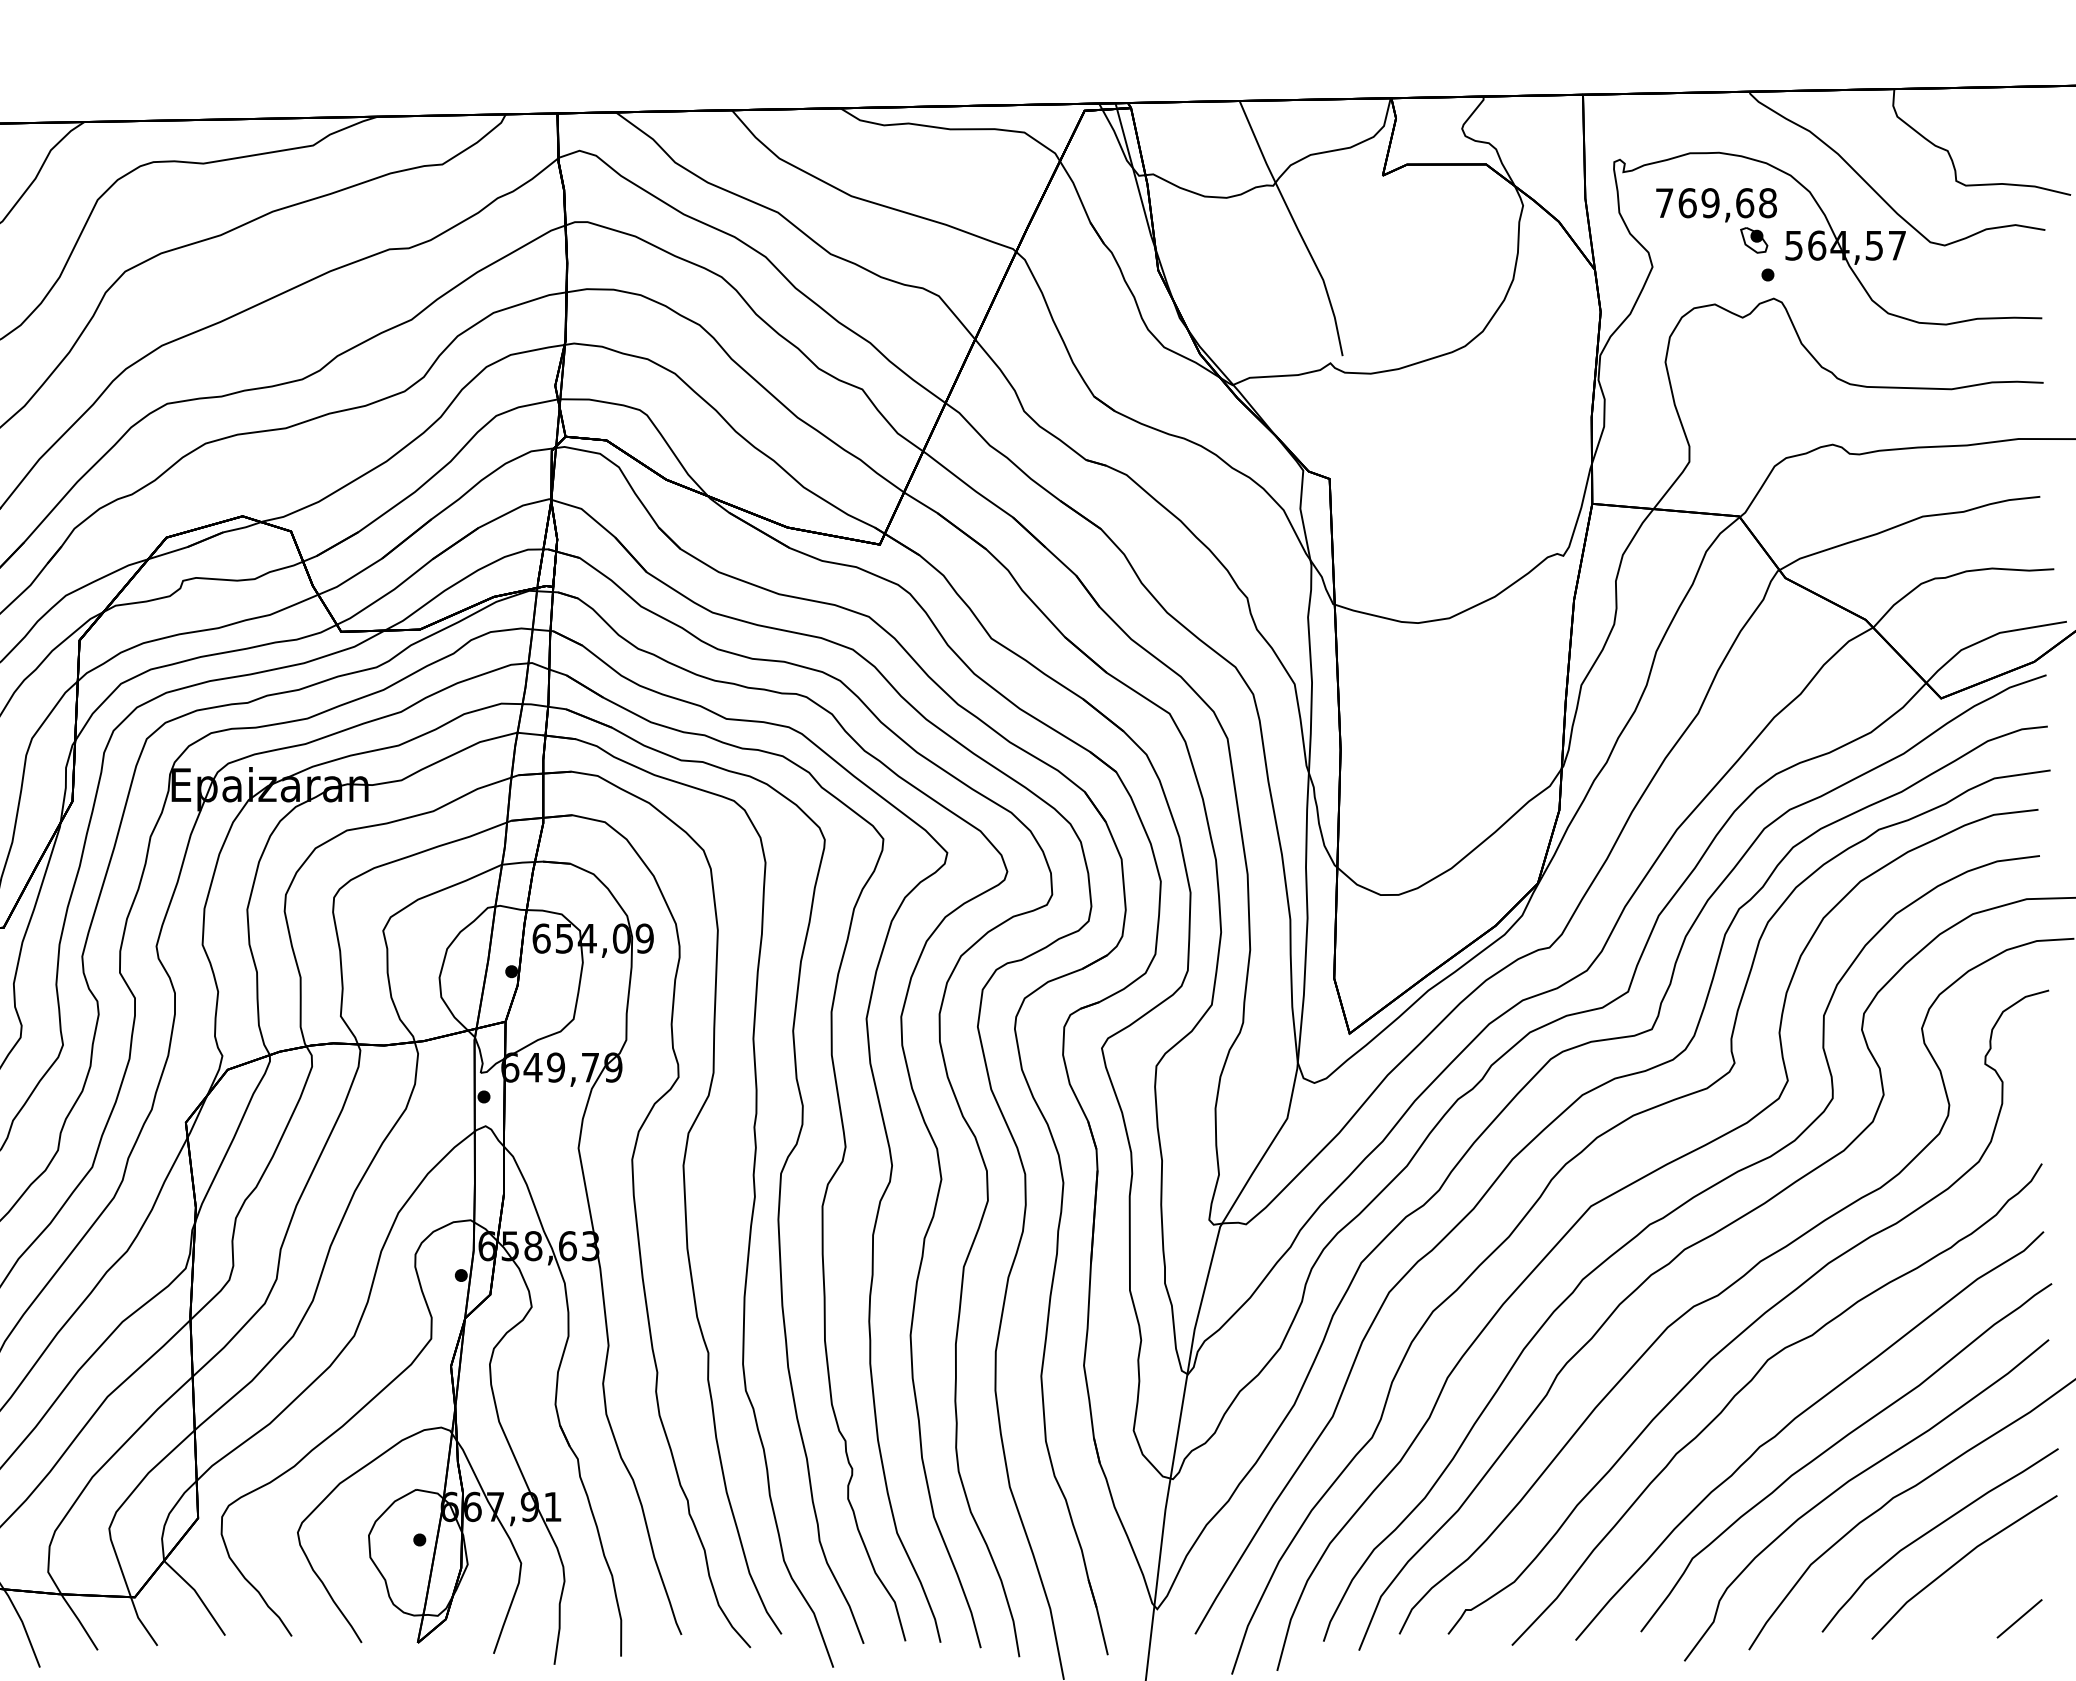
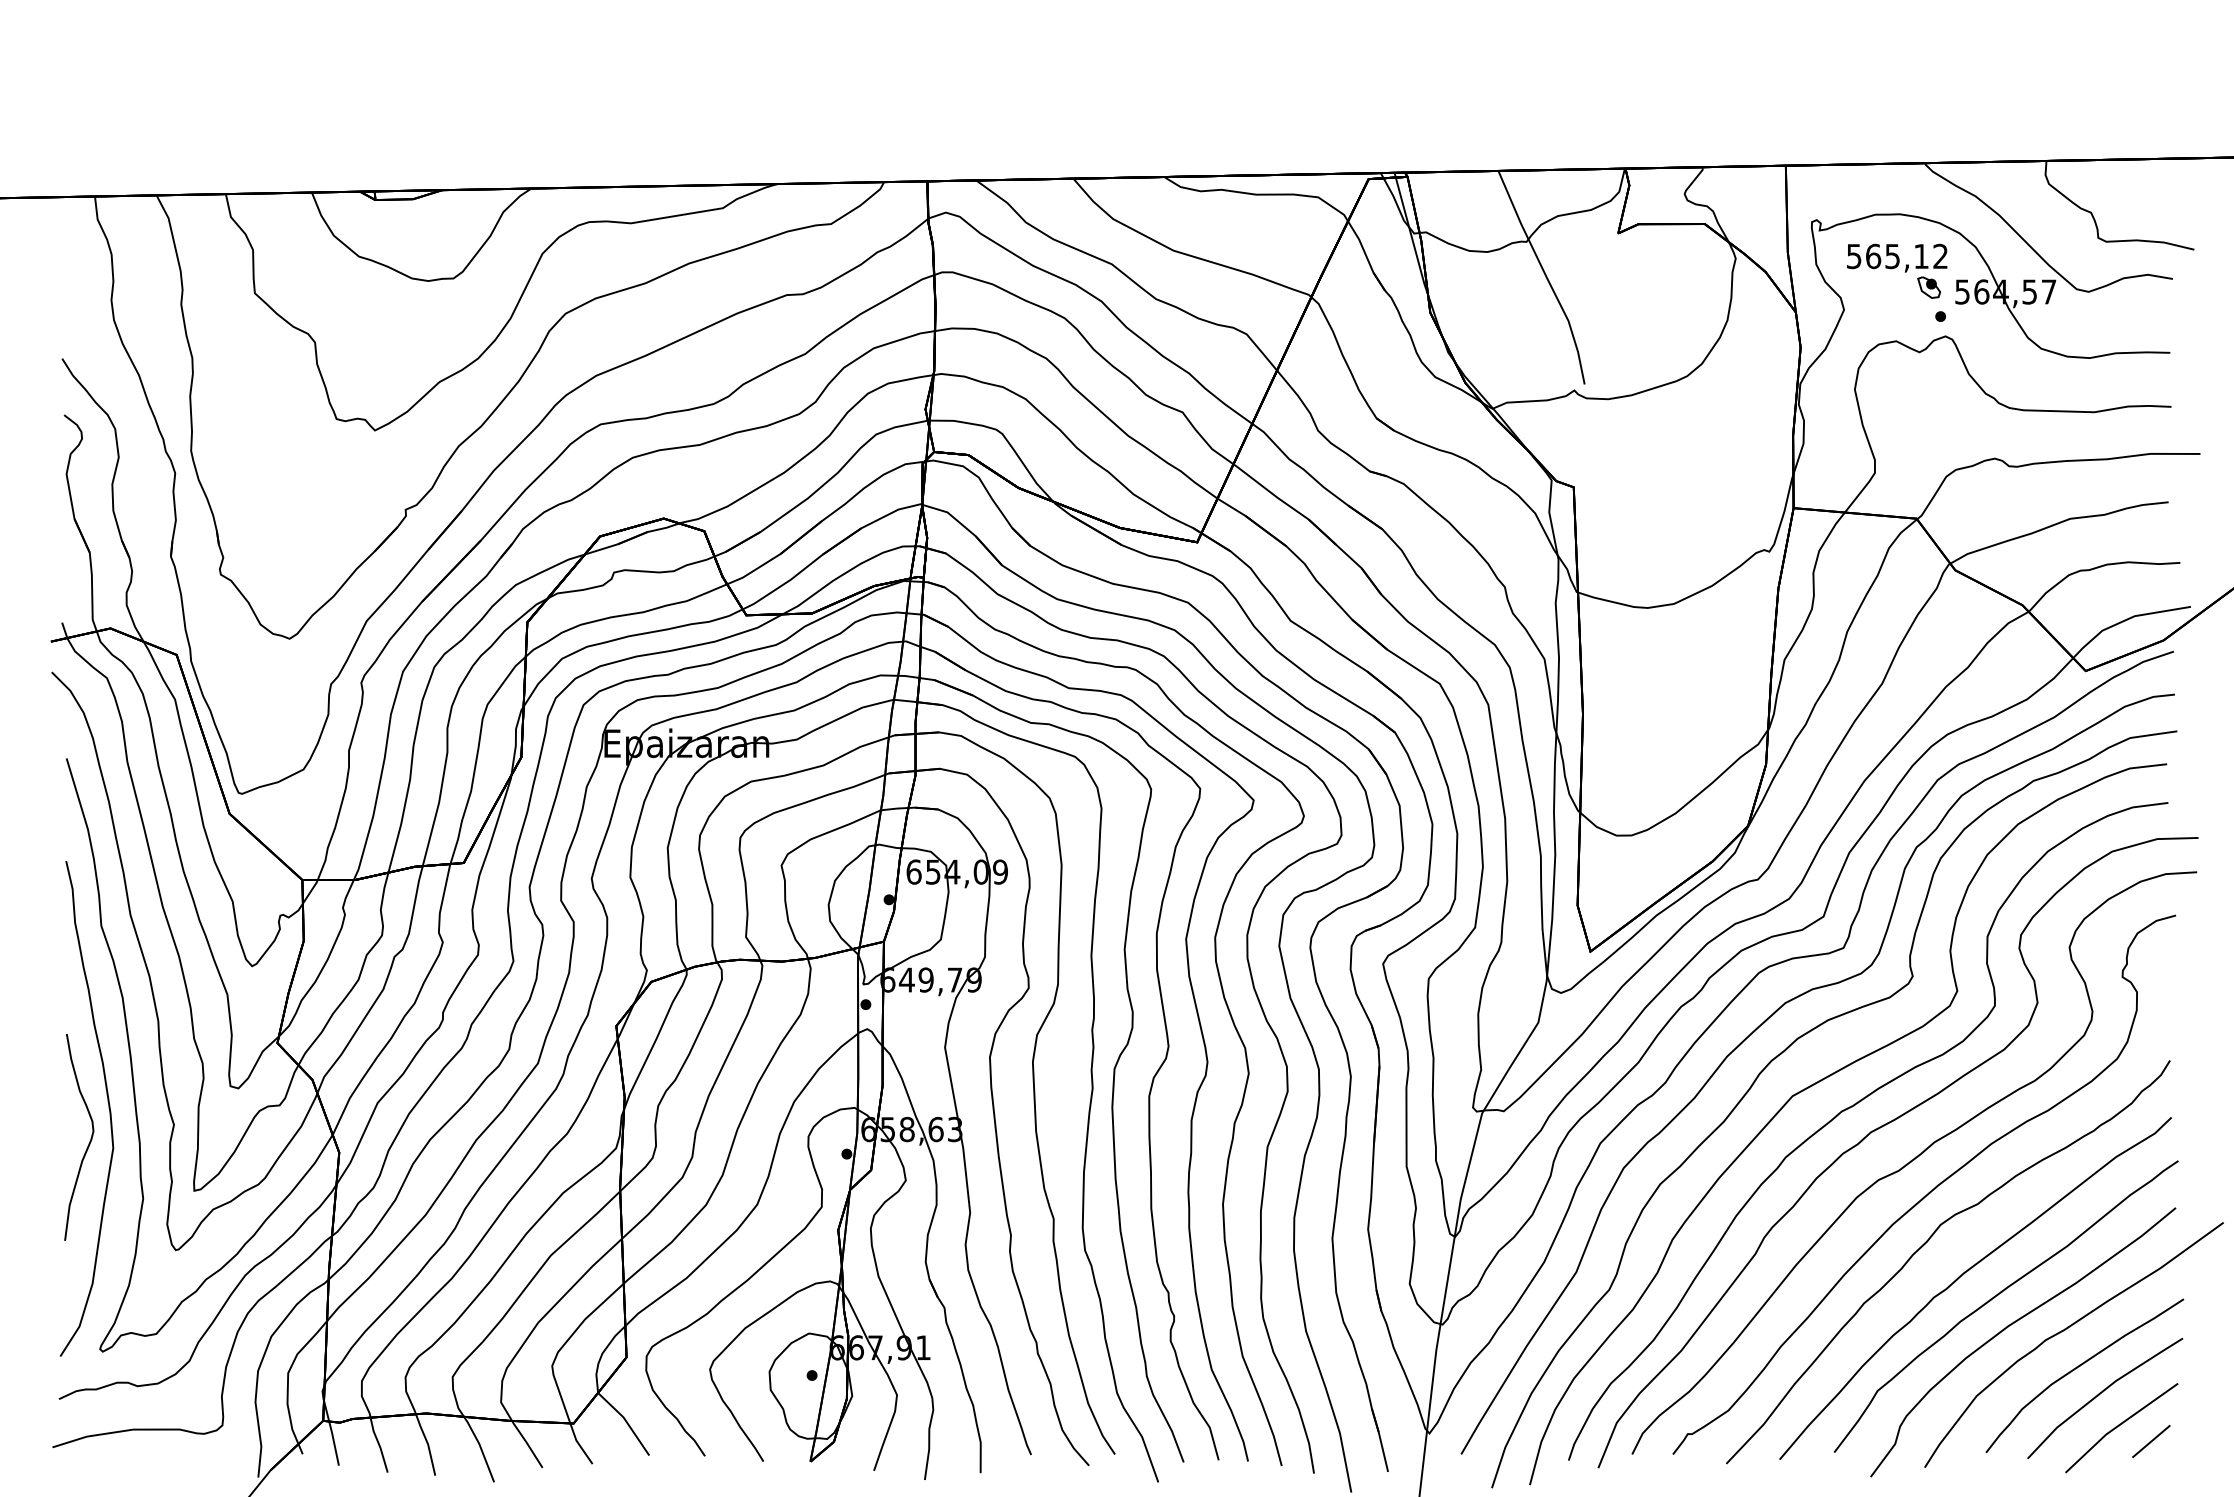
text: (1716, 203) -> (1897, 256), 769,68 -> 565,12
line: (1981, 1600) -> (2119, 1426), added

